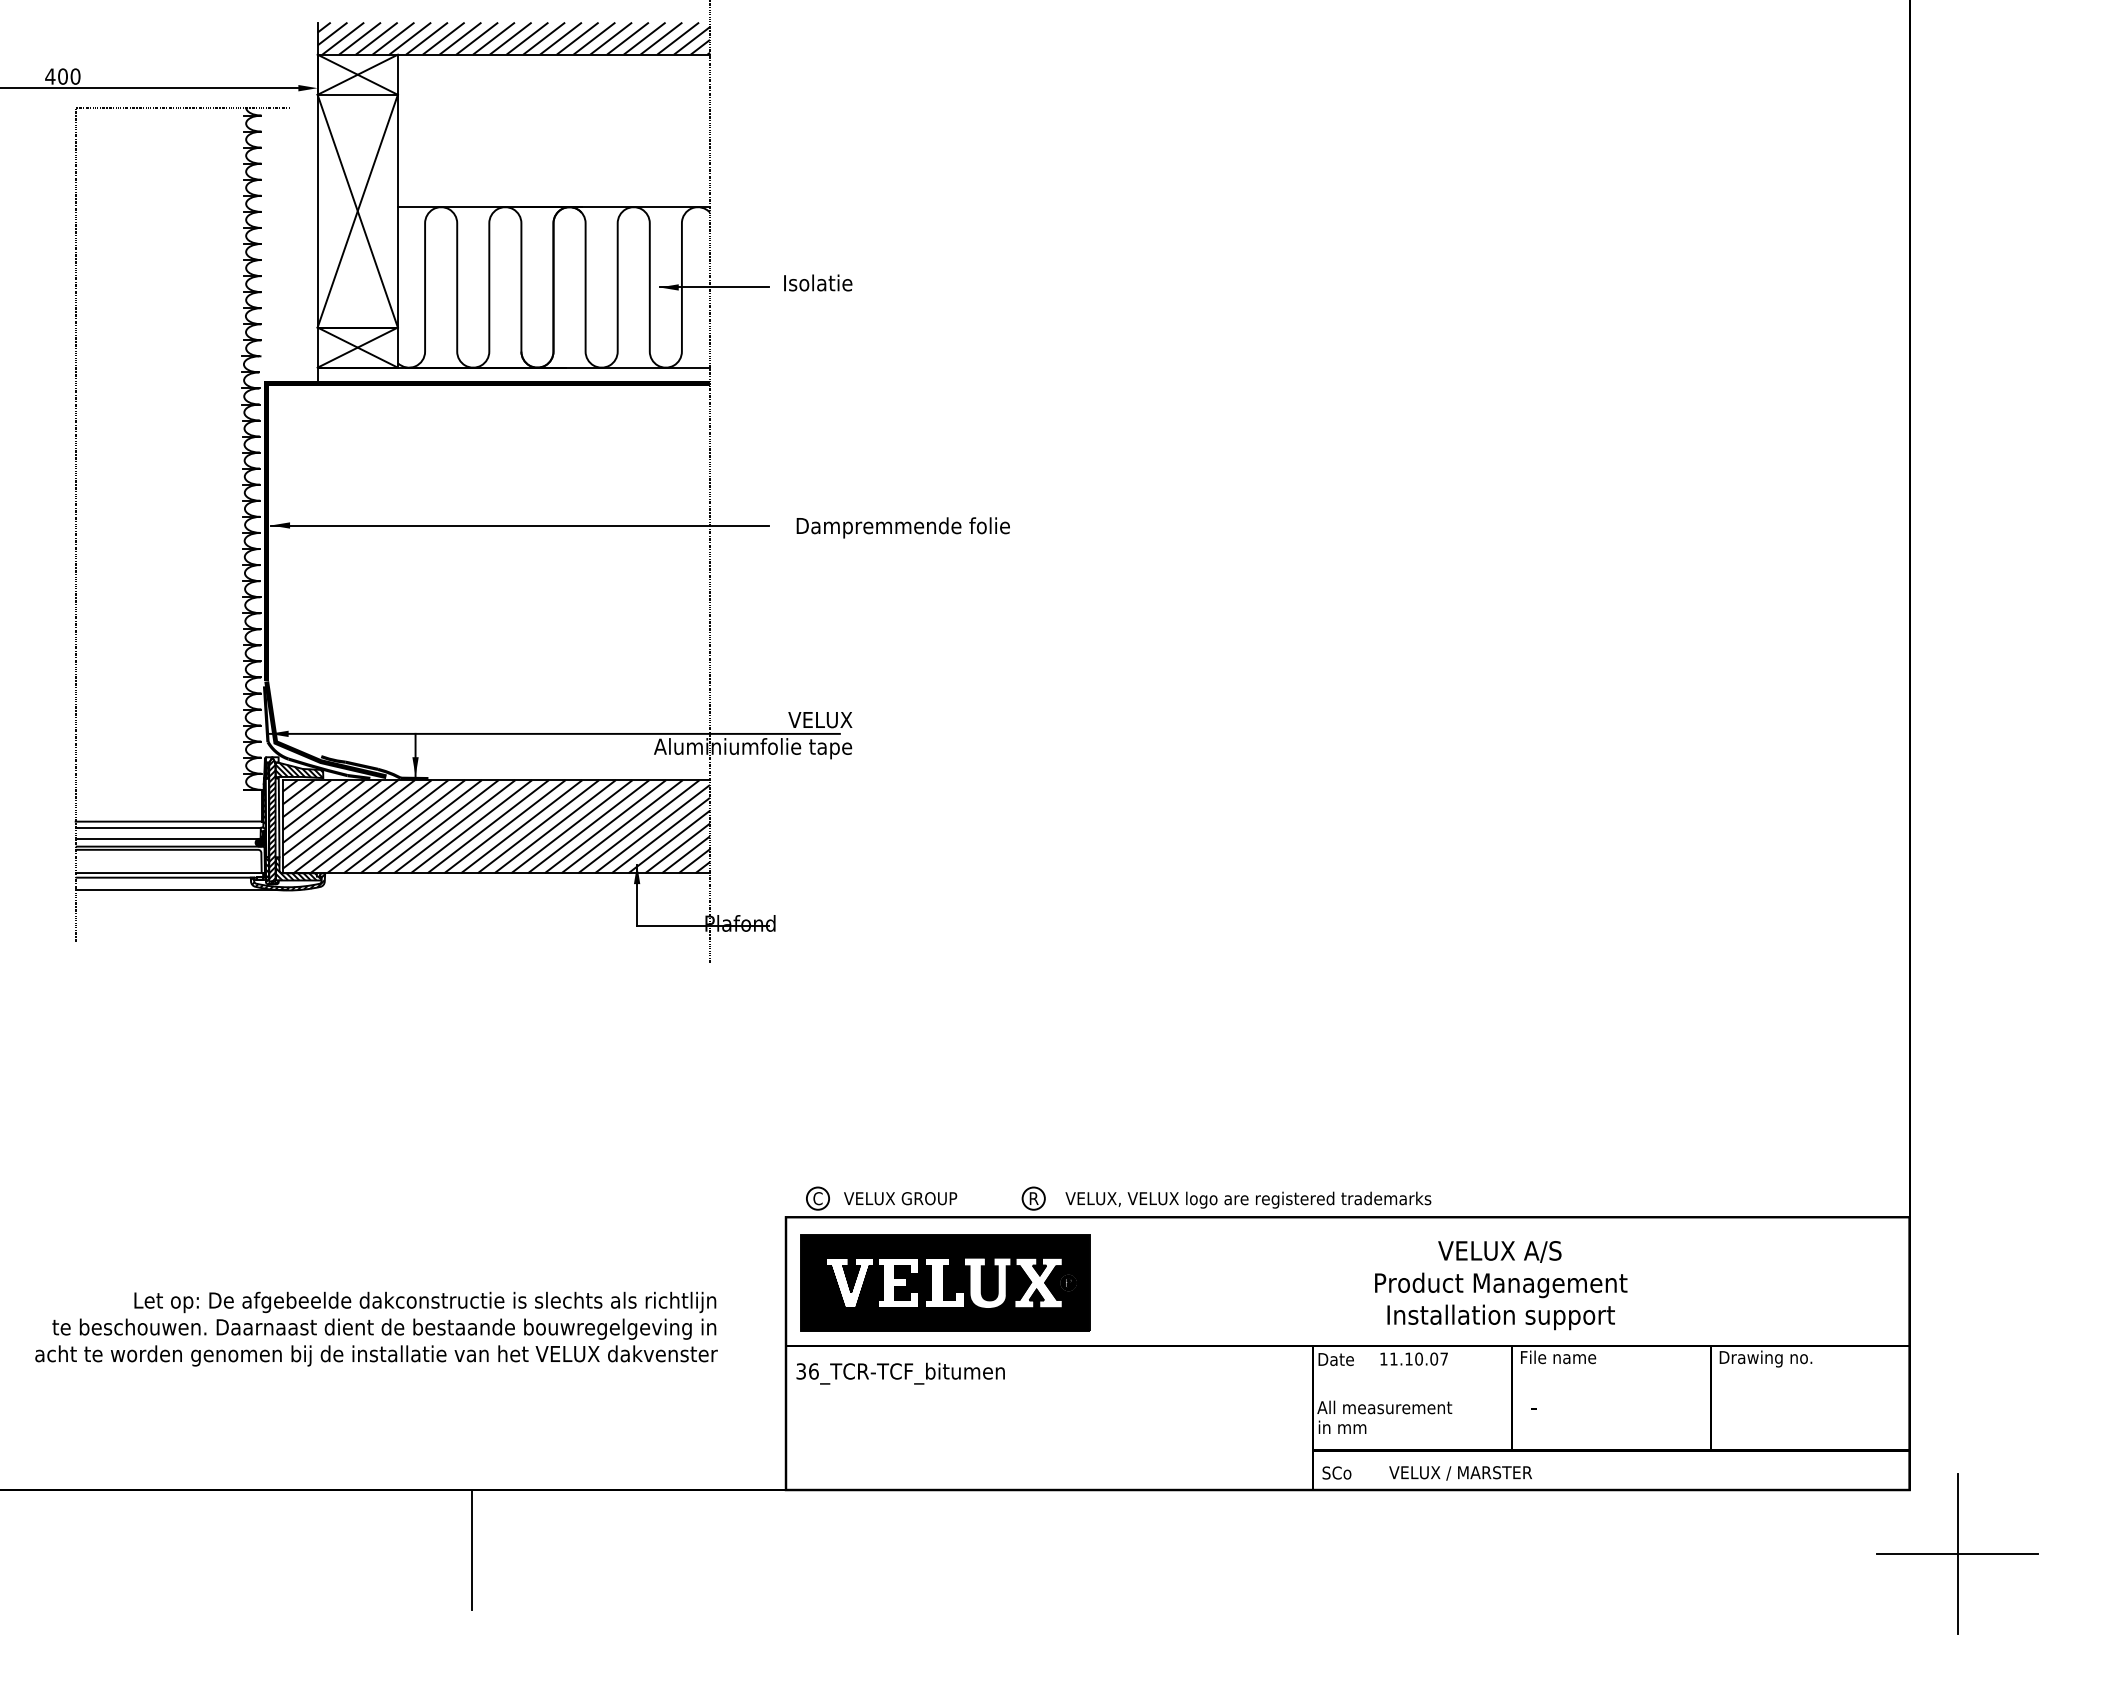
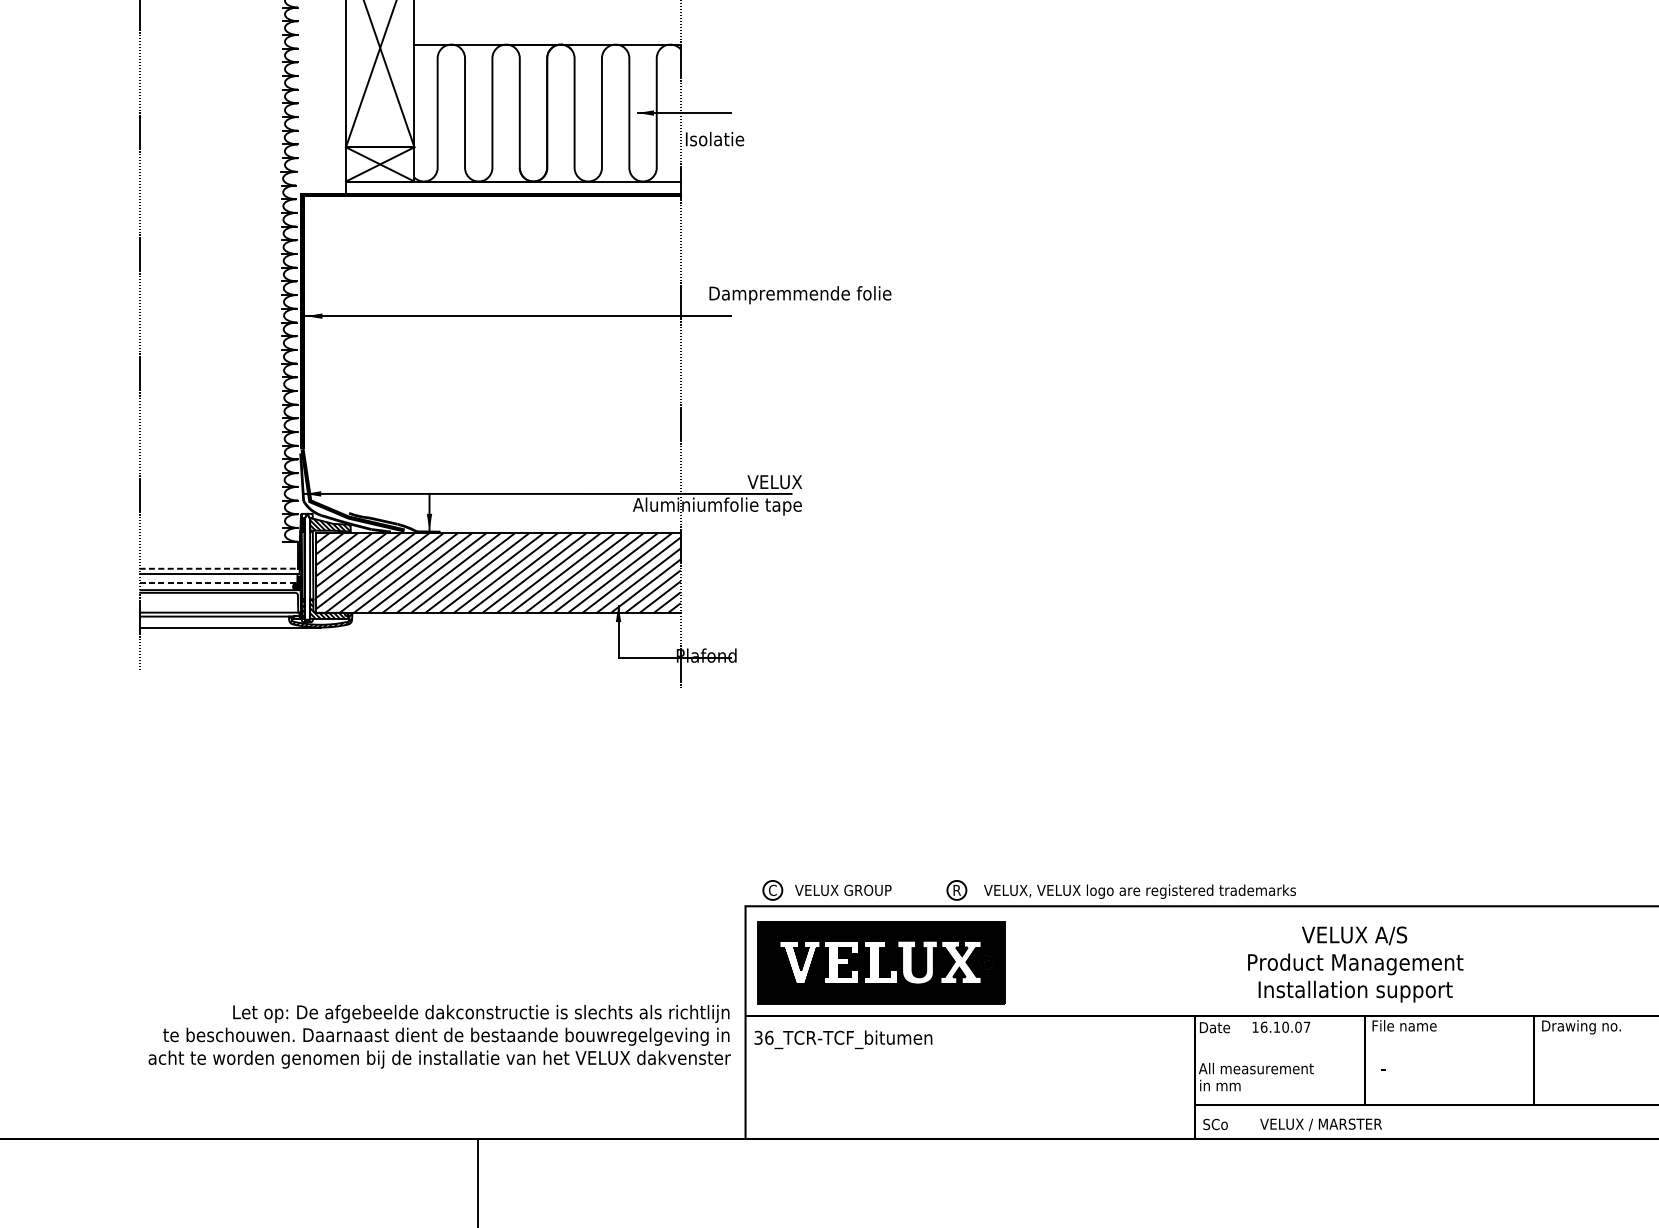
text: (818, 282) -> (715, 138), moved
text: (902, 527) -> (799, 294), moved
line: (169, 821) -> (219, 568), solid -> dashed
hatch: (271, 822) -> (306, 569), removed
line: (168, 838) -> (218, 583), solid -> dashed
text: (376, 1328) -> (439, 1036), moved
text: (1393, 1358) -> (1263, 1026), 11.10.07 -> 16.10.07

